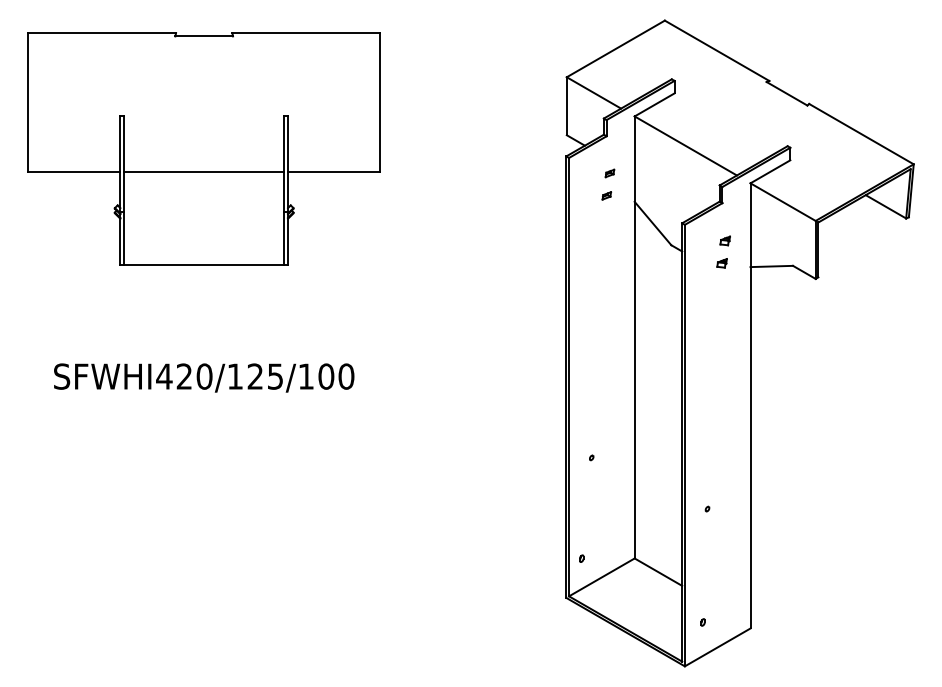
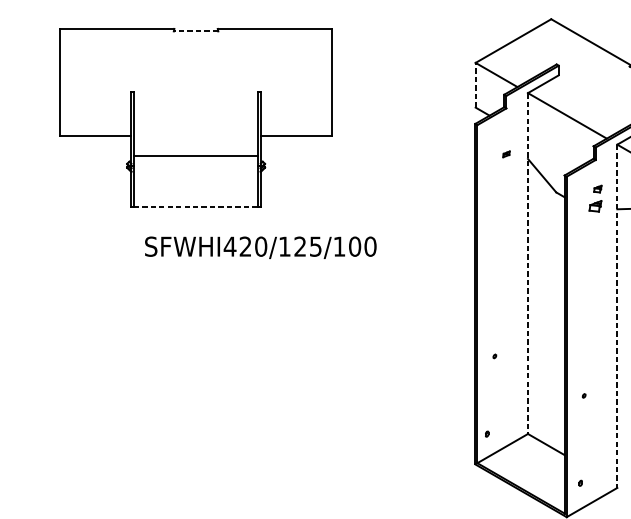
line: (204, 36) -> (196, 31), solid -> dashed
line: (566, 106) -> (475, 85), solid -> dashed
line: (204, 171) -> (196, 155), moved
part: (609, 173) -> (508, 137), removed
part: (721, 263) -> (594, 206), size x1.6
line: (204, 264) -> (196, 207), solid -> dashed
line: (634, 337) -> (527, 263), solid -> dashed
text: (204, 377) -> (261, 247), moved
line: (750, 405) -> (617, 316), solid -> dashed

